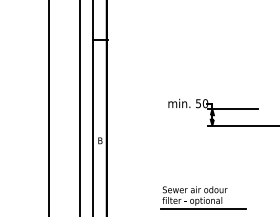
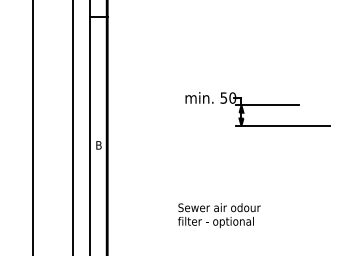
line: (203, 209) -> (230, 232), removed

